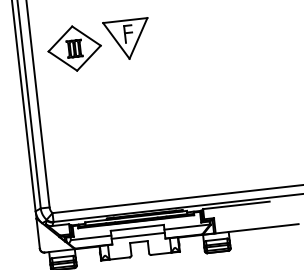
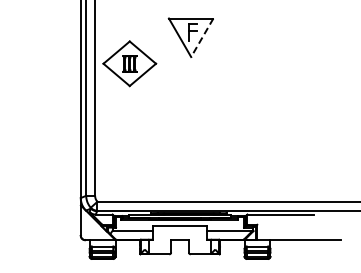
line: (138, 39) -> (202, 38), solid -> dashed
part: (74, 48) -> (129, 63), moved
line: (137, 235) -> (179, 233), removed

